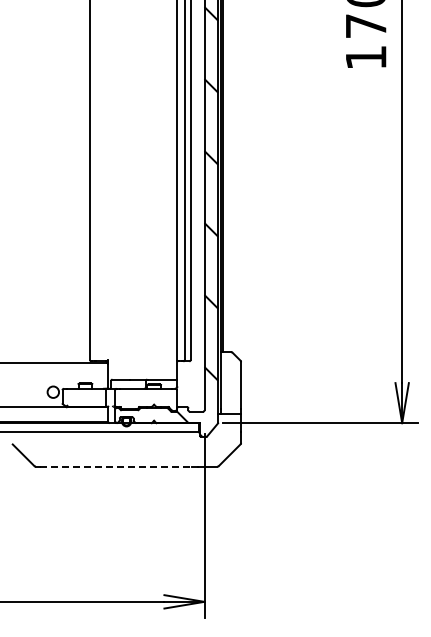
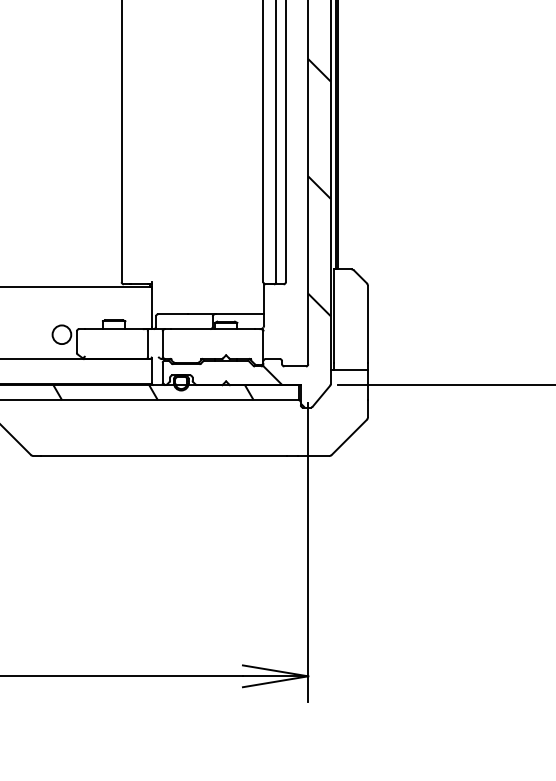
hatch: (109, 427) -> (153, 392), added
line: (116, 466) -> (164, 455), dashed -> solid

